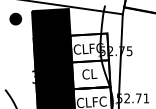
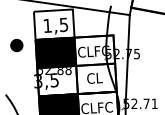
part: (15, 18) -> (16, 44), moved
fill: (51, 23) -> (54, 24), removed
fill: (54, 76) -> (57, 80), removed

